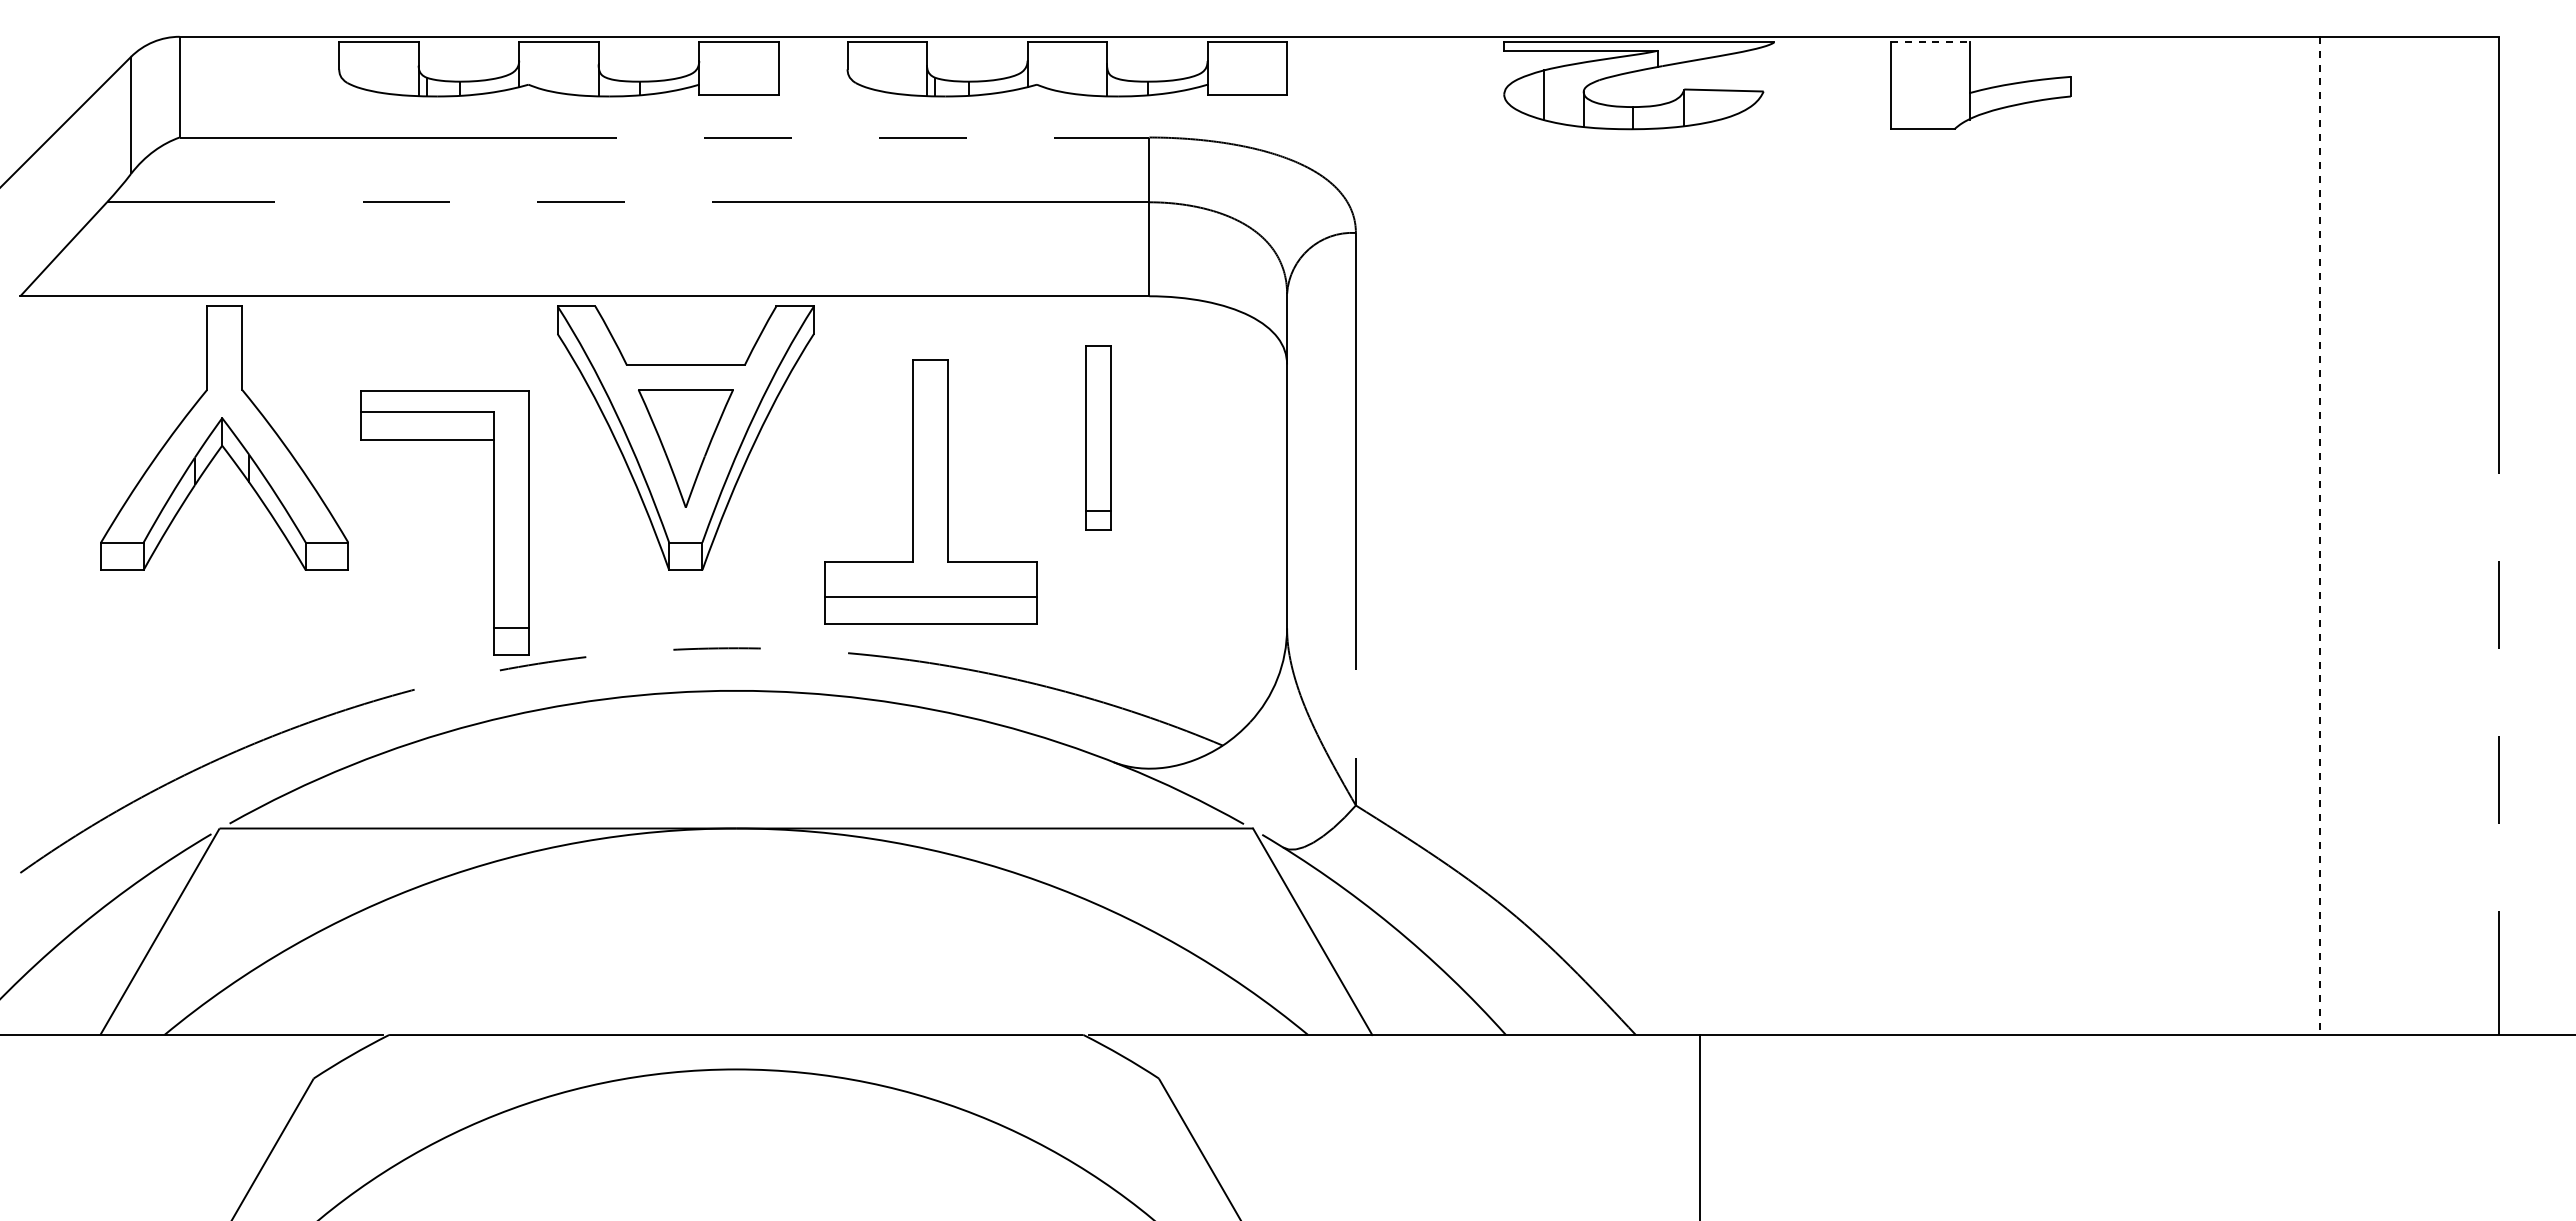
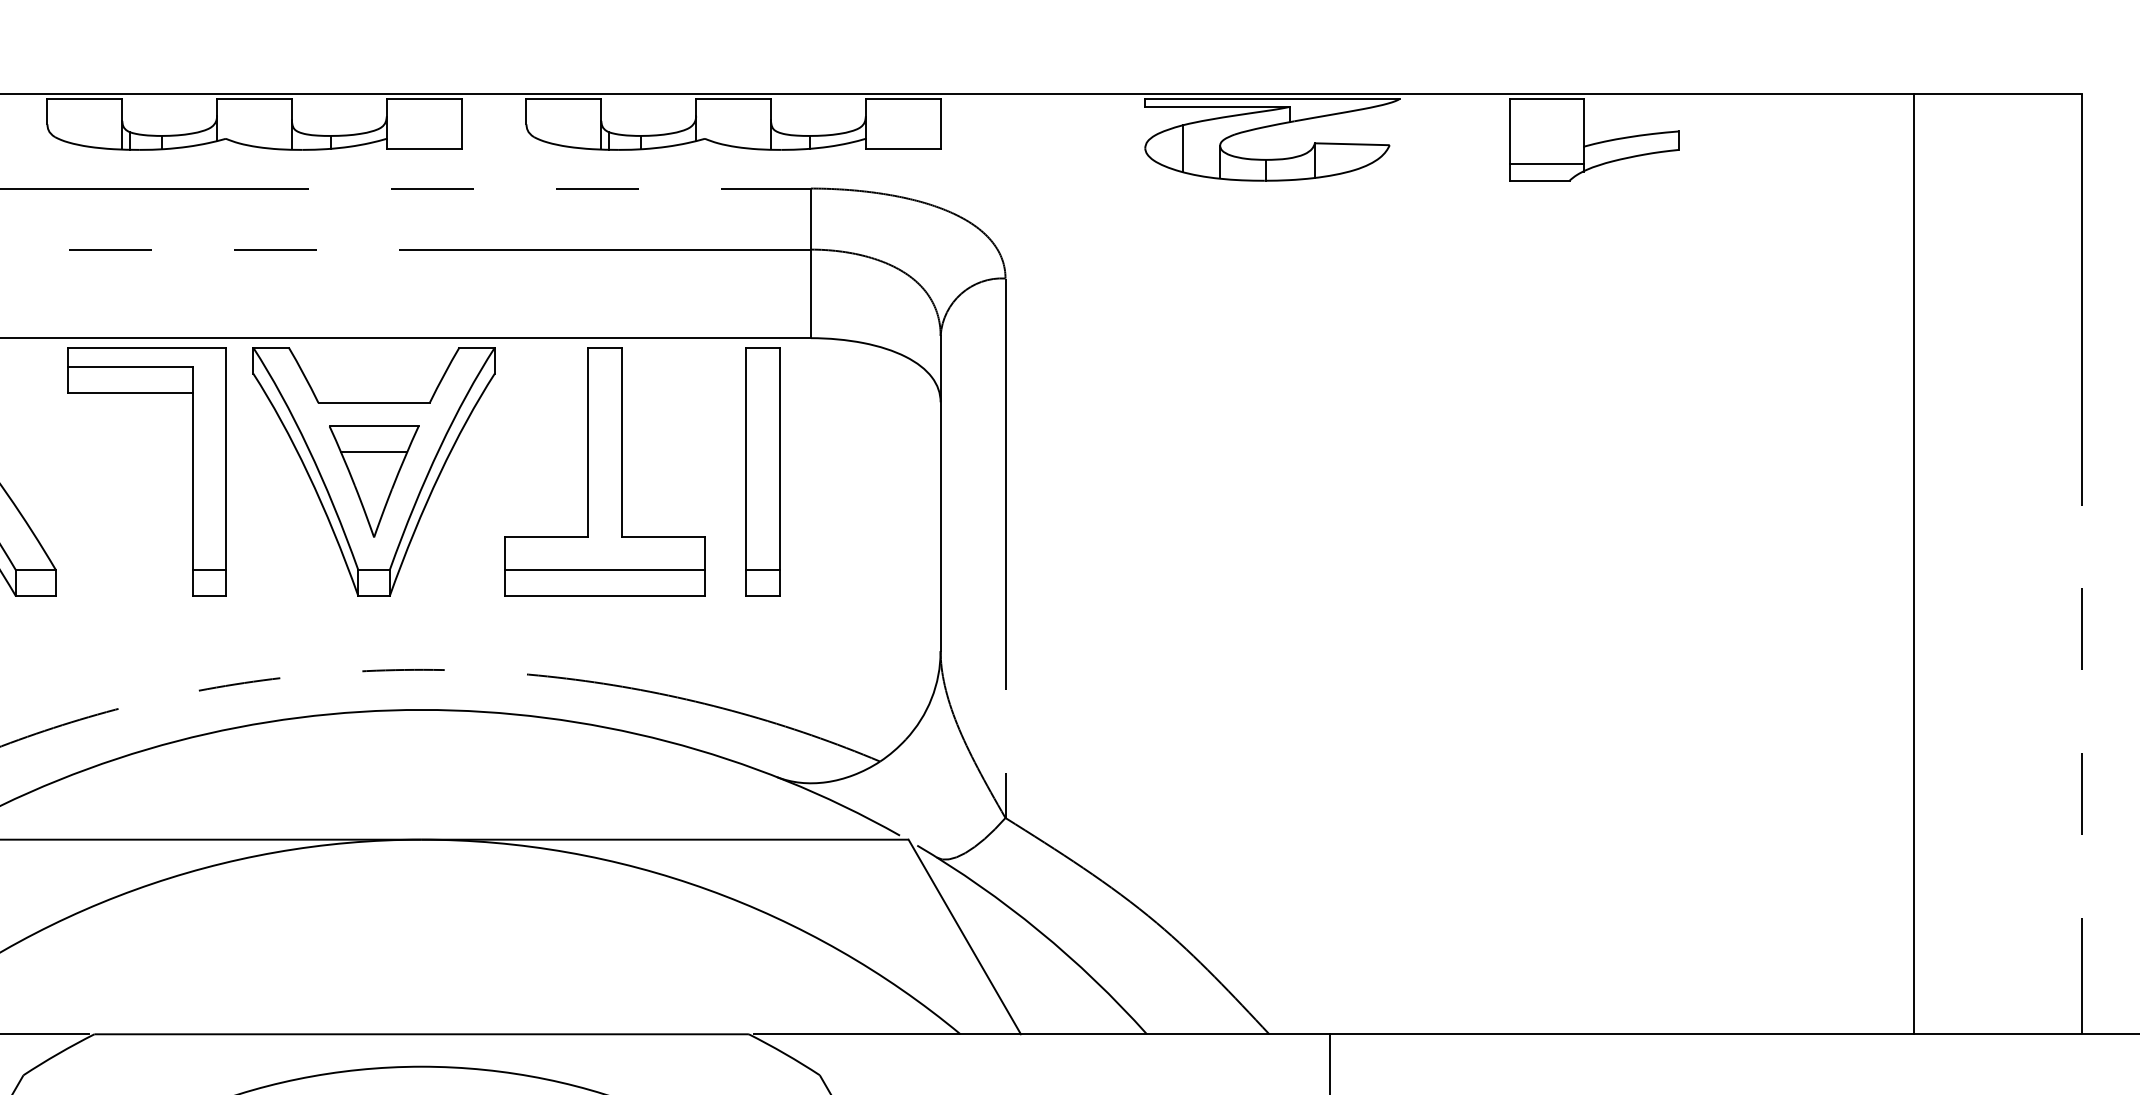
line: (1930, 42) -> (1546, 99), dashed -> solid
line: (1930, 111) -> (1546, 164), added
line: (685, 417) -> (373, 452), added
part: (1098, 437) -> (762, 471), size x1.43
part: (930, 491) -> (604, 471), moved
part: (493, 522) -> (192, 471), moved
line: (2319, 536) -> (1913, 564), dashed -> solid

